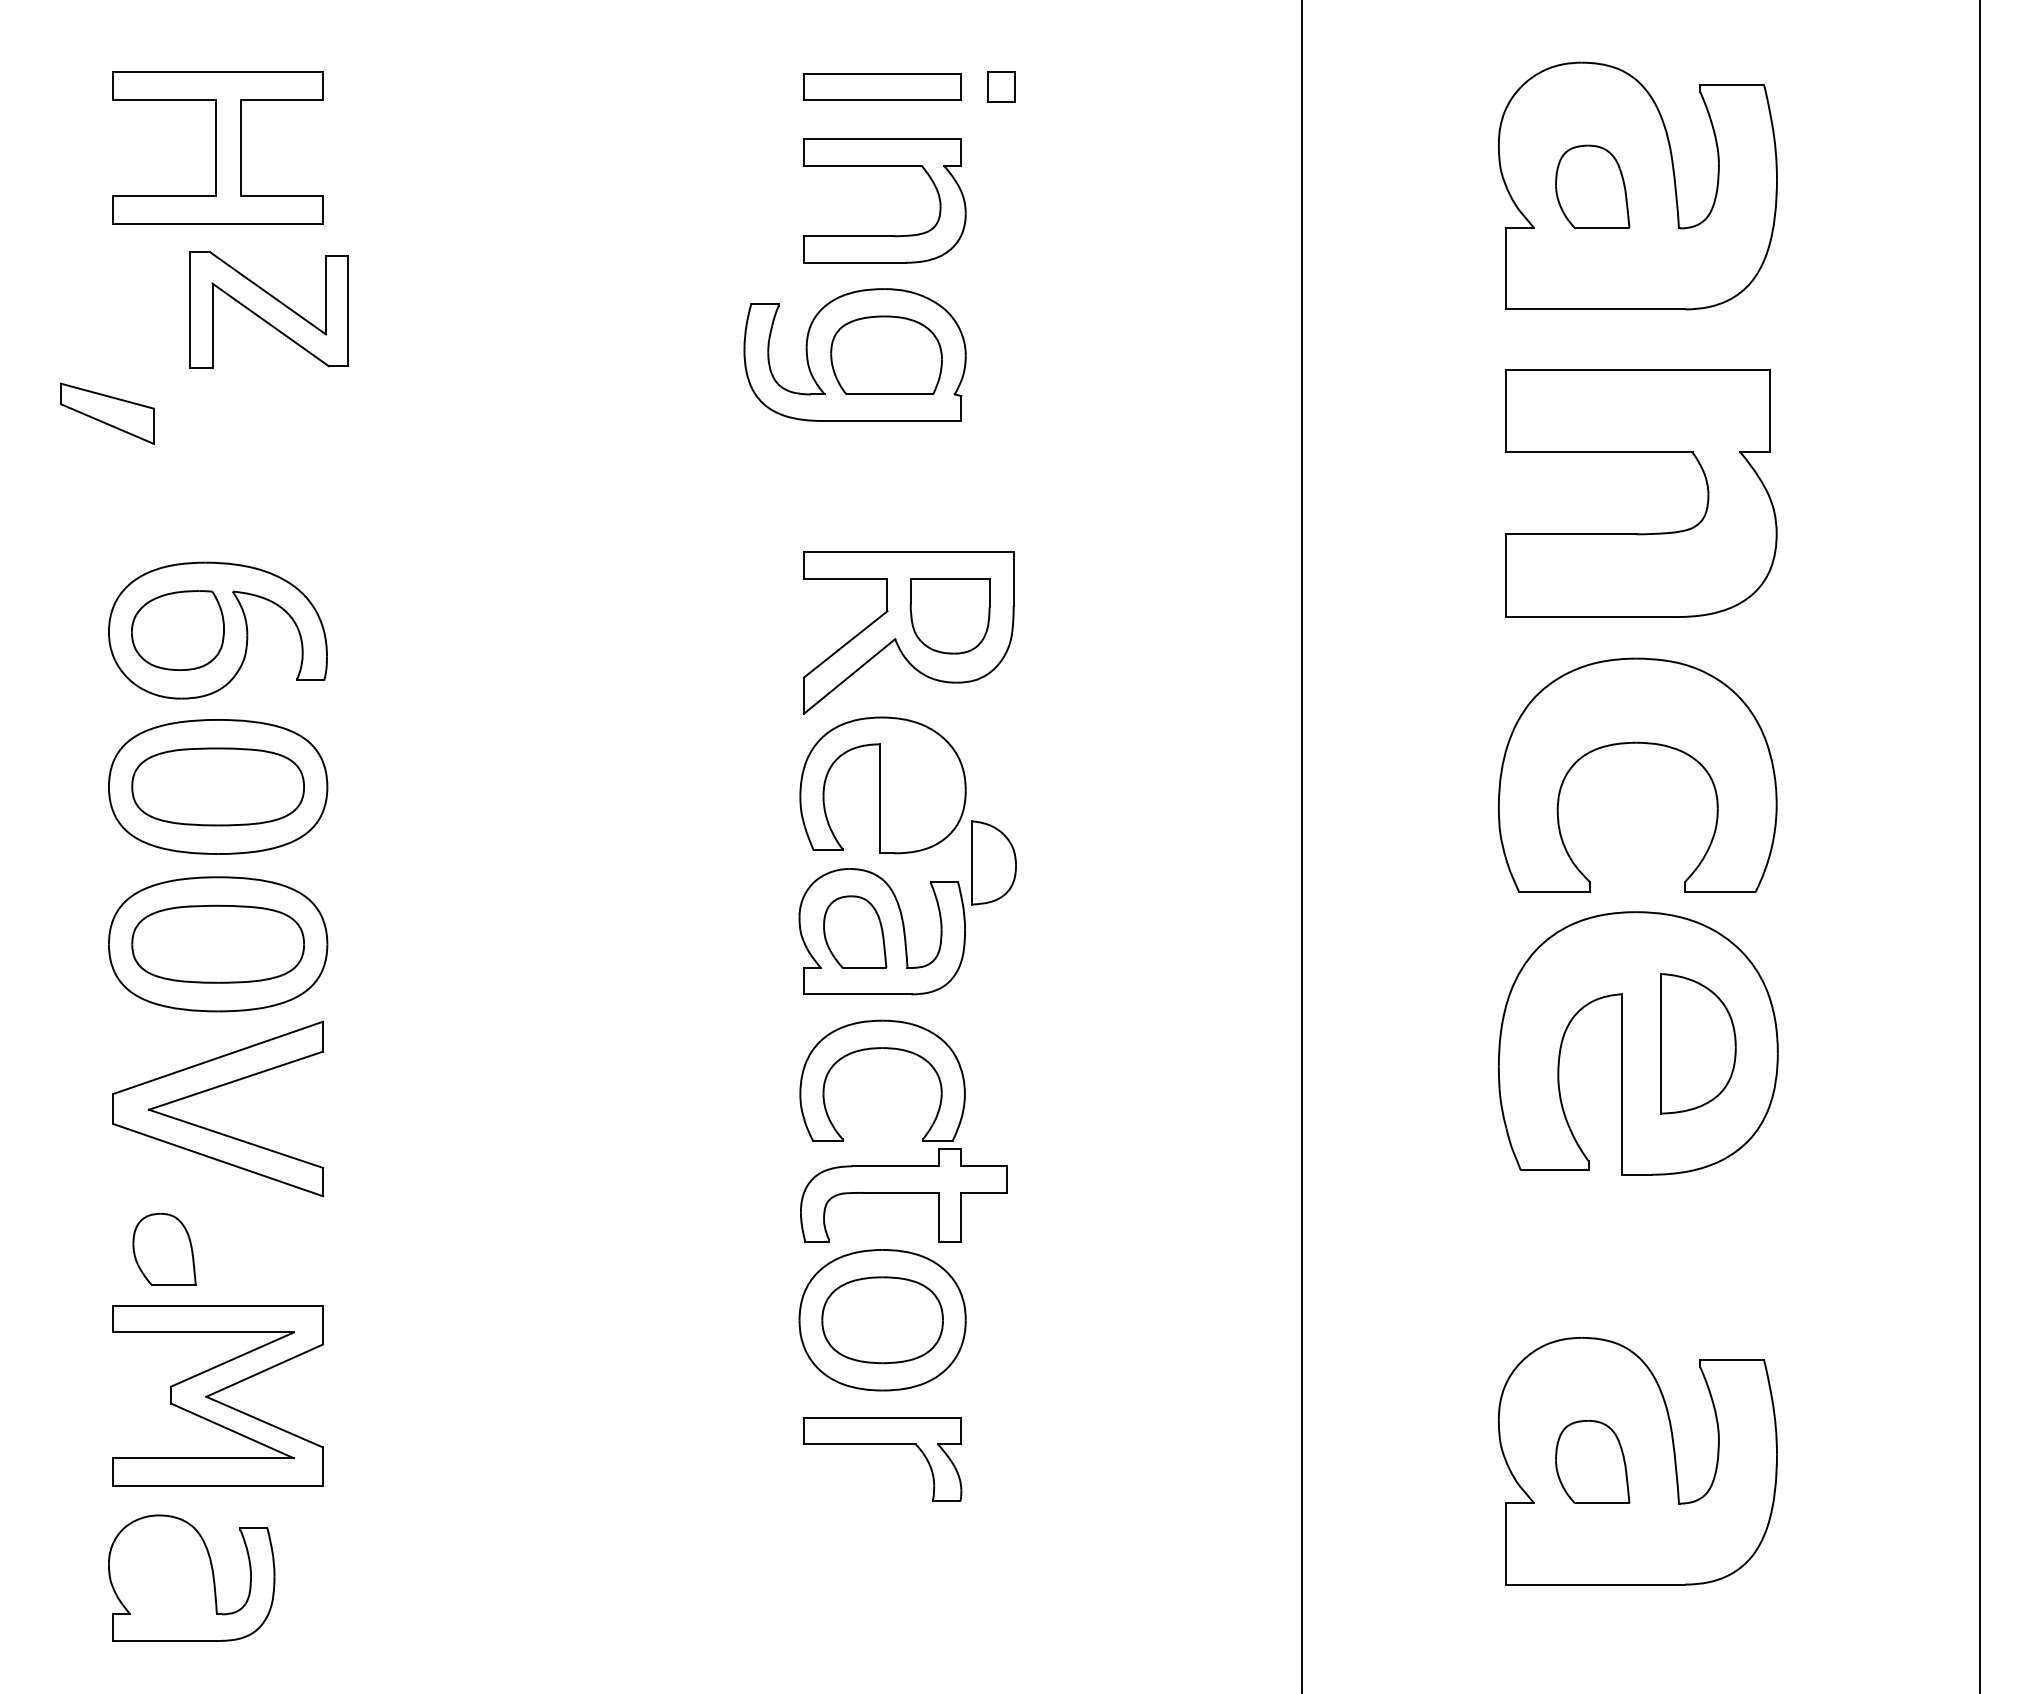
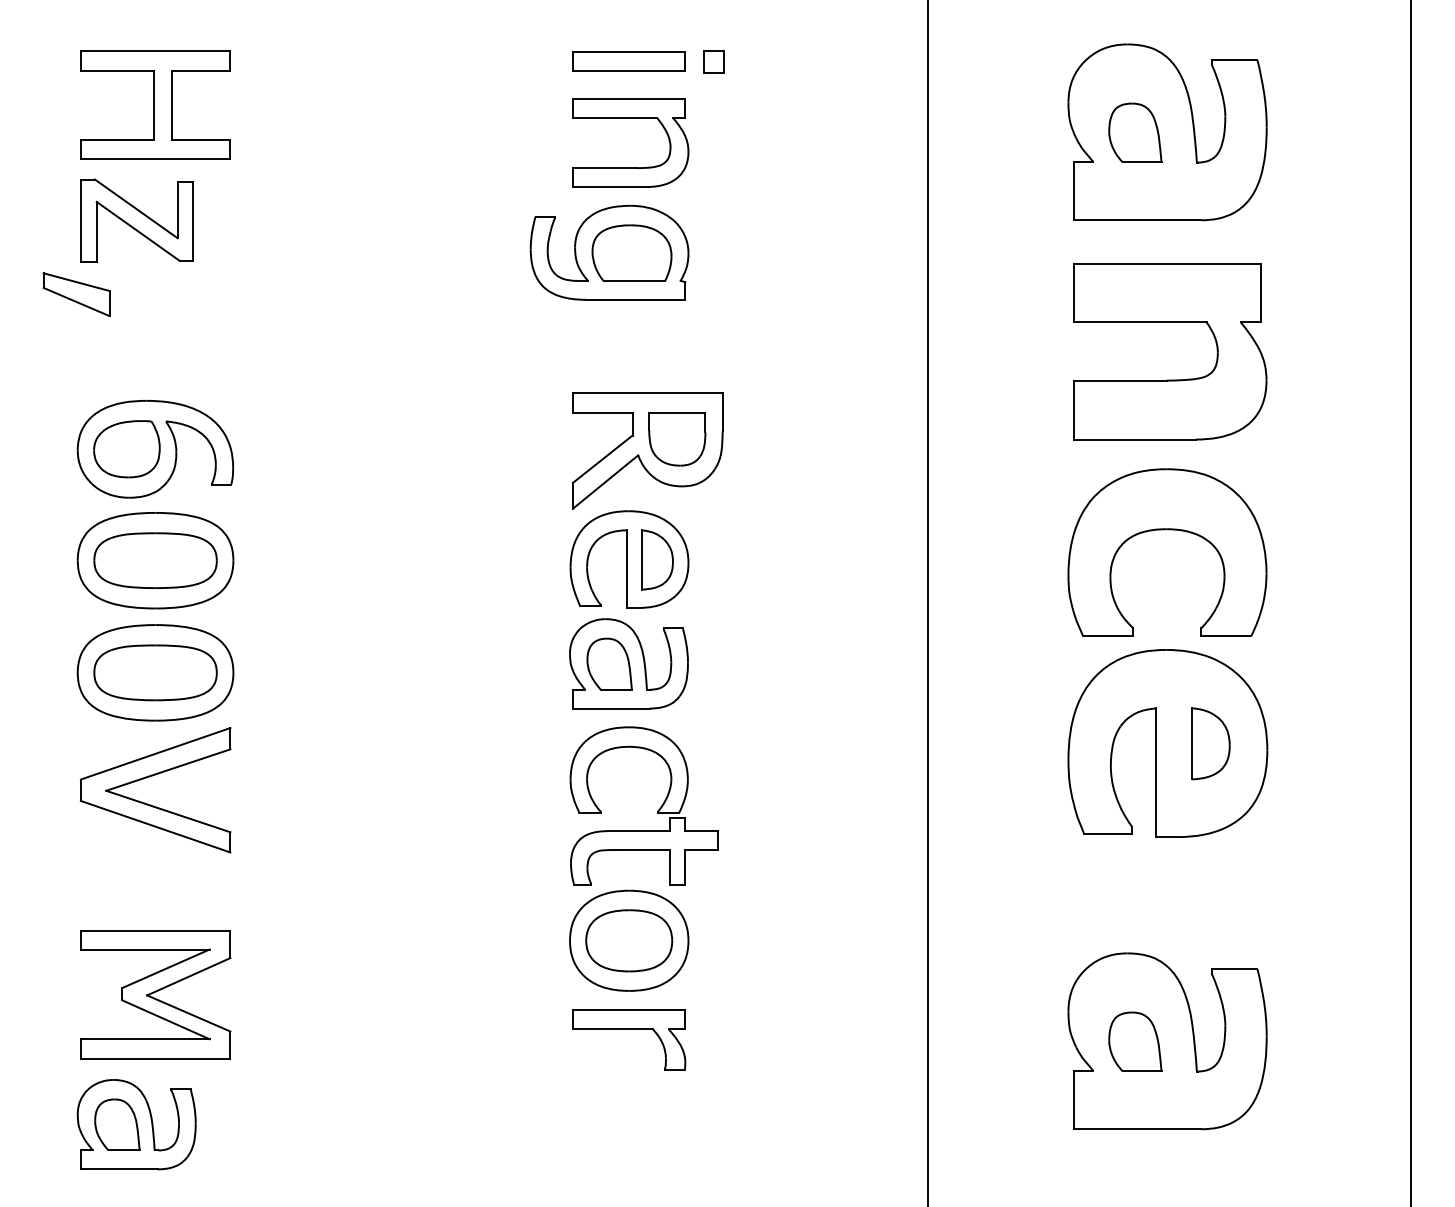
part: (268, 309) -> (136, 220), moved
part: (993, 862) -> (656, 559), moved
part: (1698, 1043) -> (1210, 743), size x0.71
part: (164, 1248) -> (117, 1124), moved

